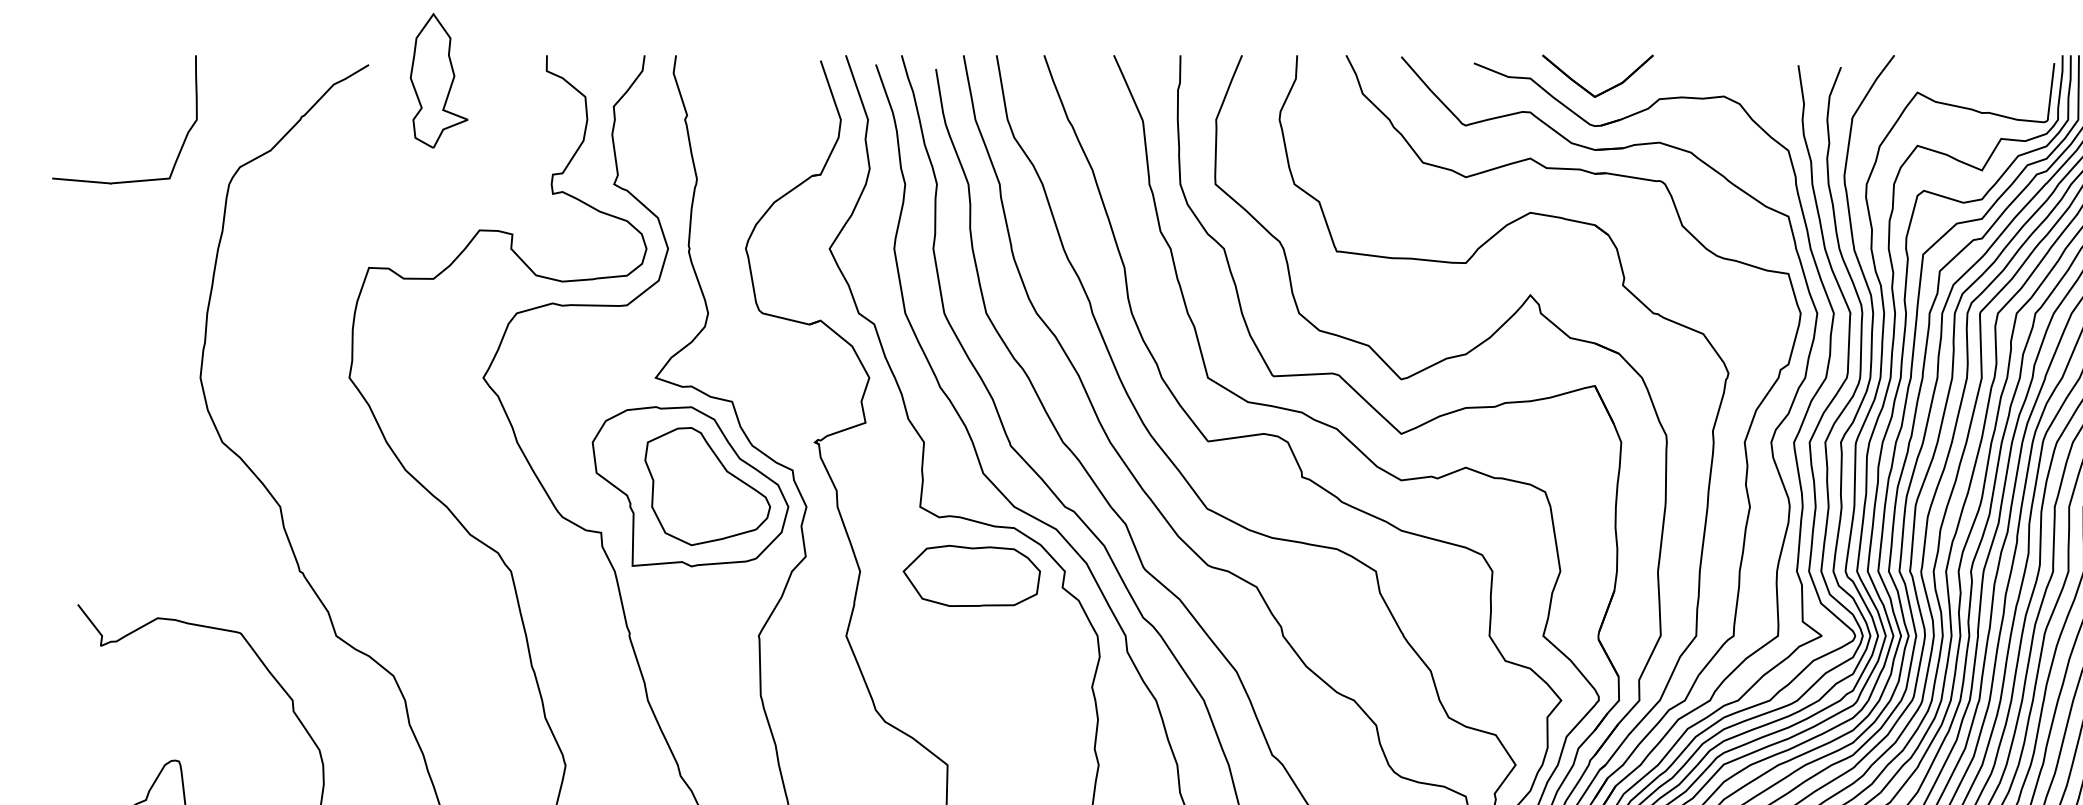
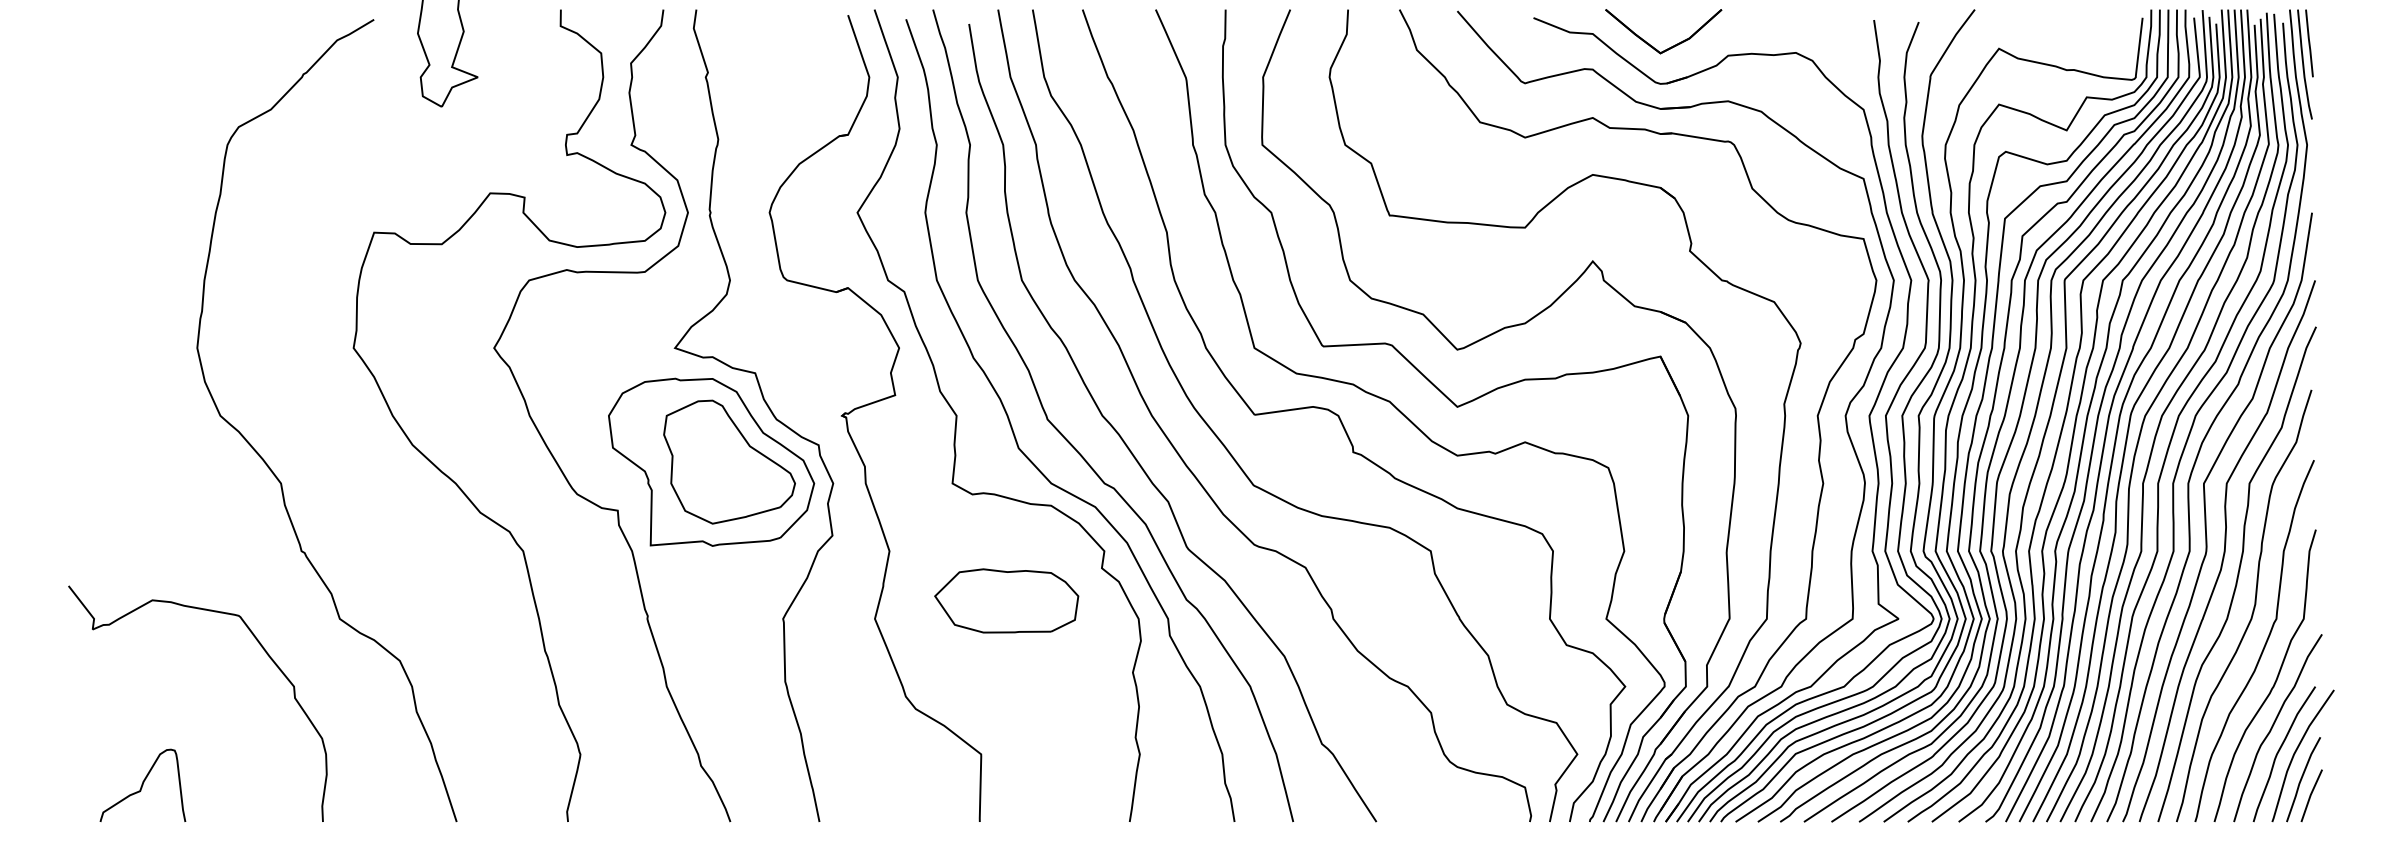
curve: (125, 180) -> (118, 141), removed
part: (971, 575) -> (1006, 600), moved

